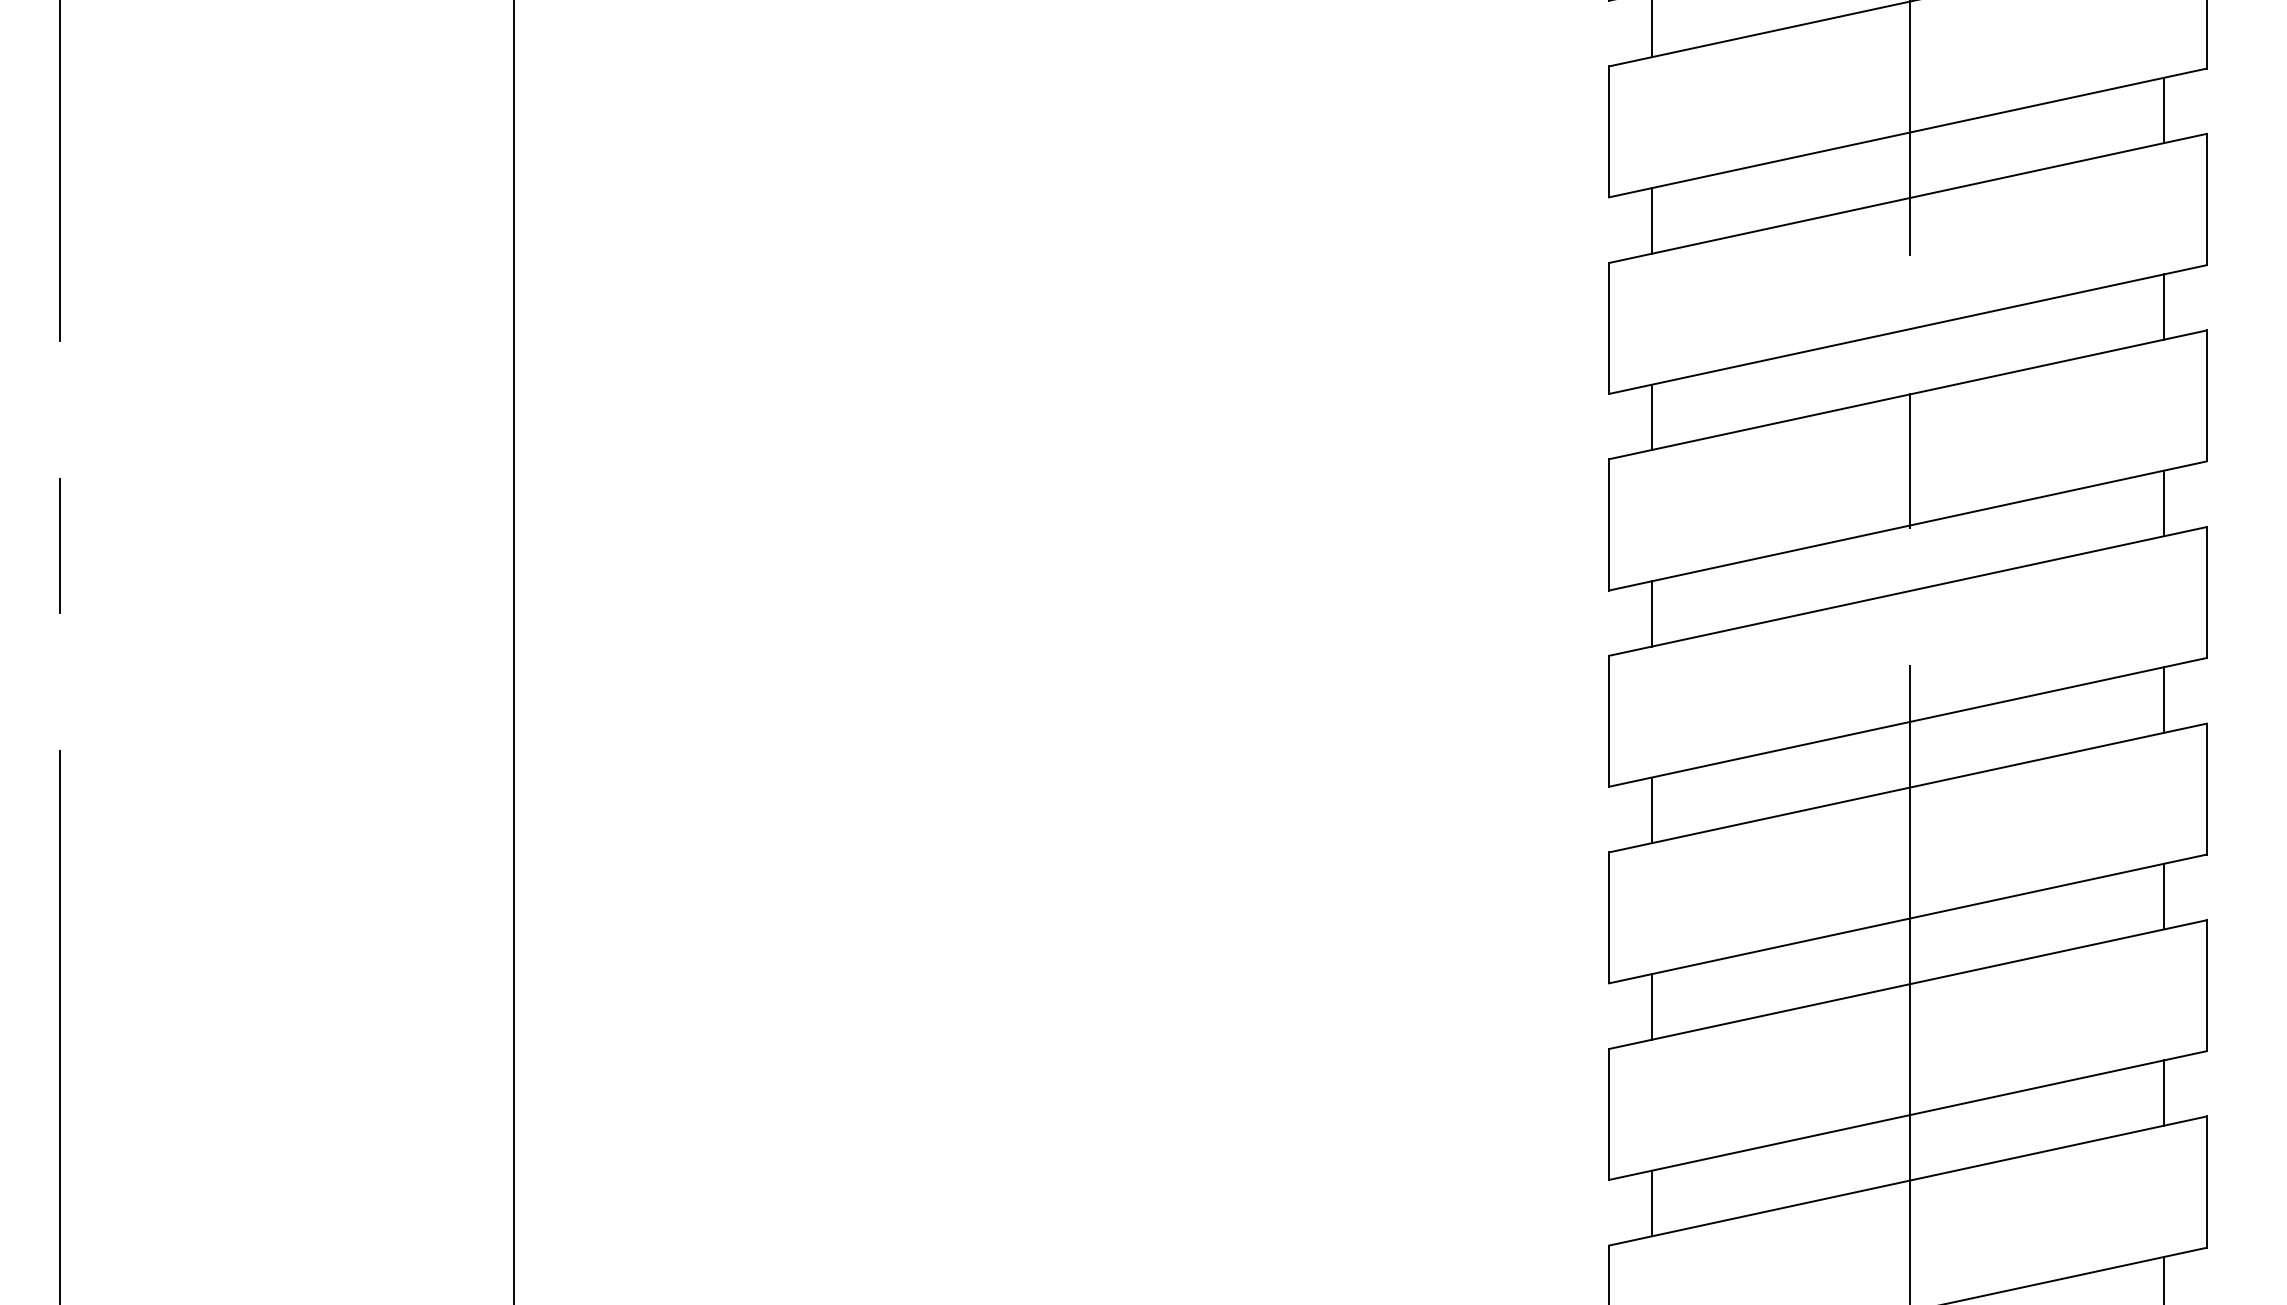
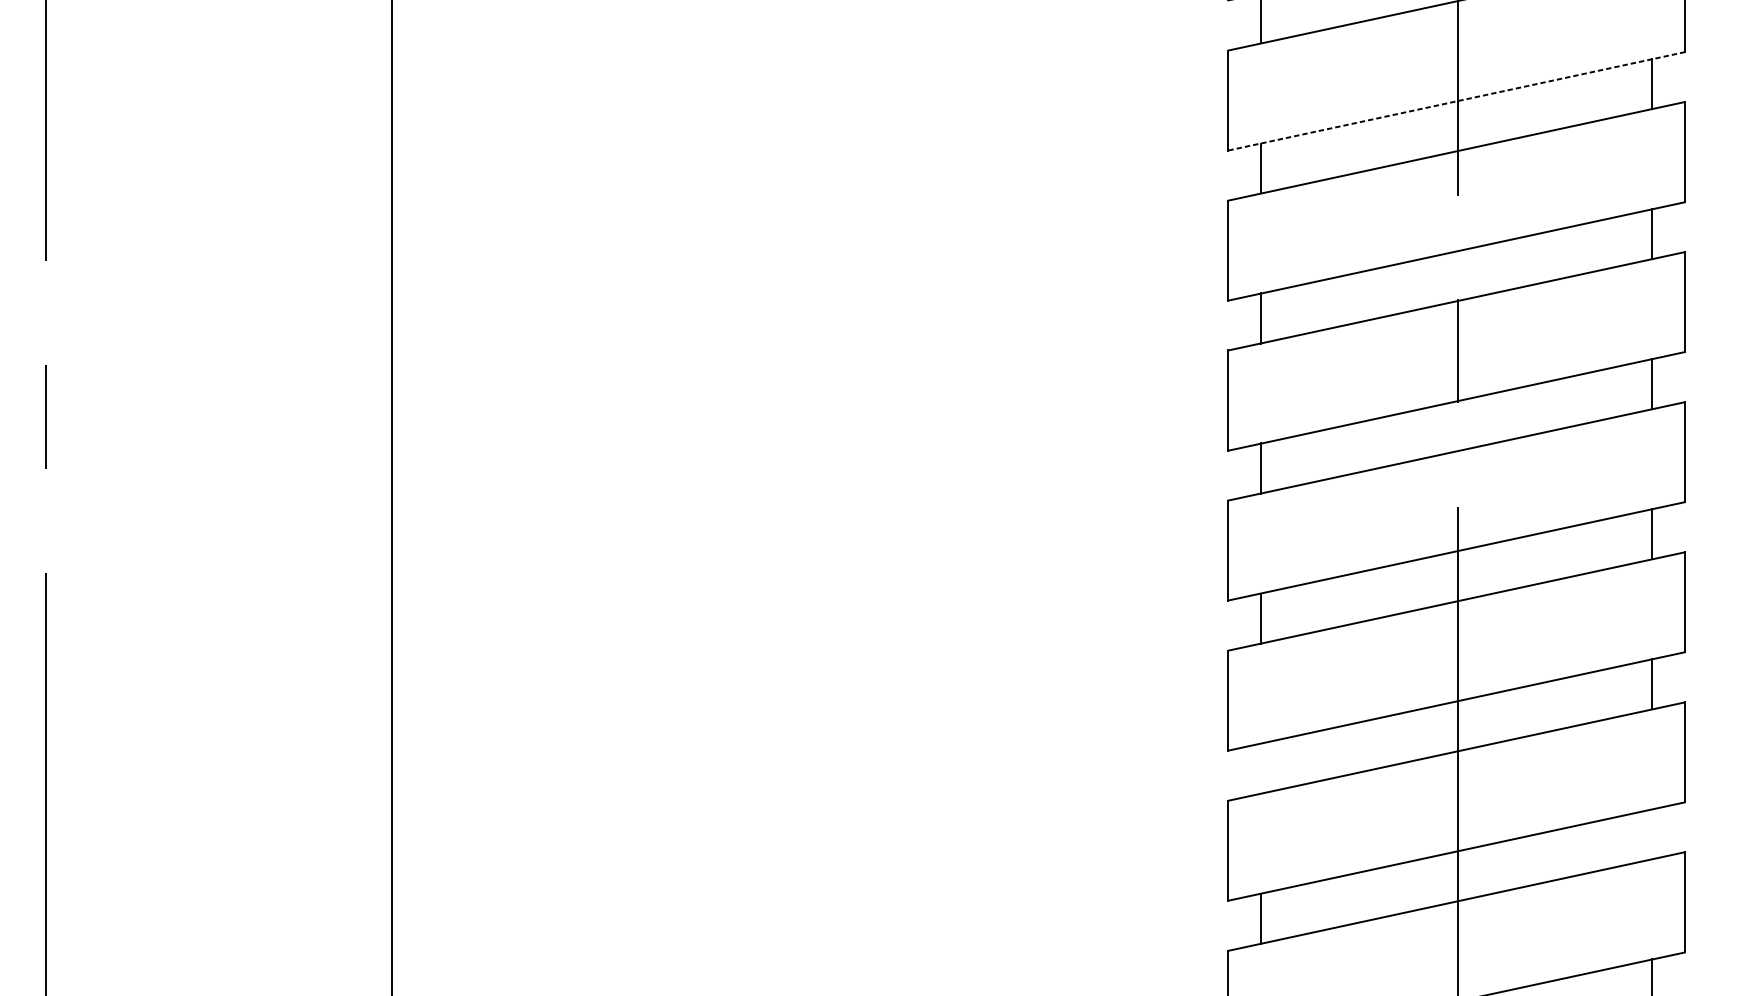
line: (1907, 132) -> (1456, 100), solid -> dashed
line: (1651, 1006) -> (1260, 768), removed
line: (2164, 1092) -> (1652, 833), removed

